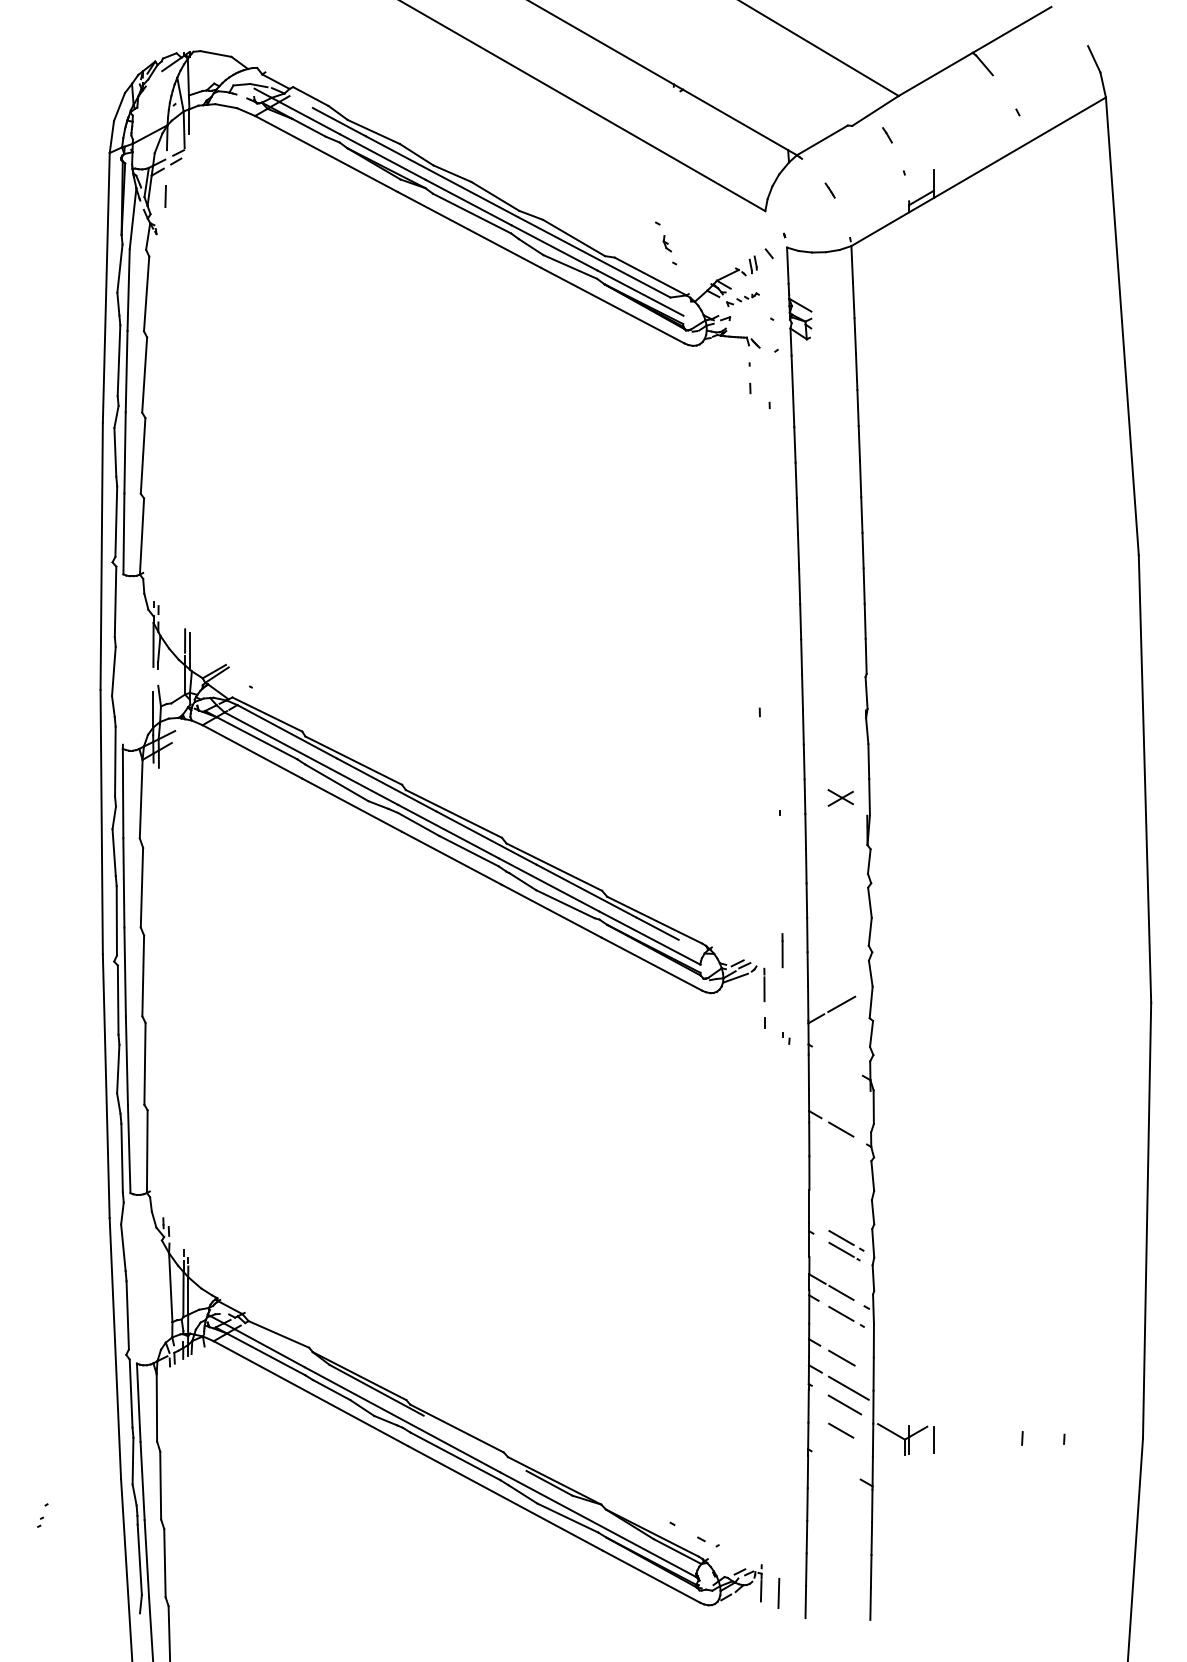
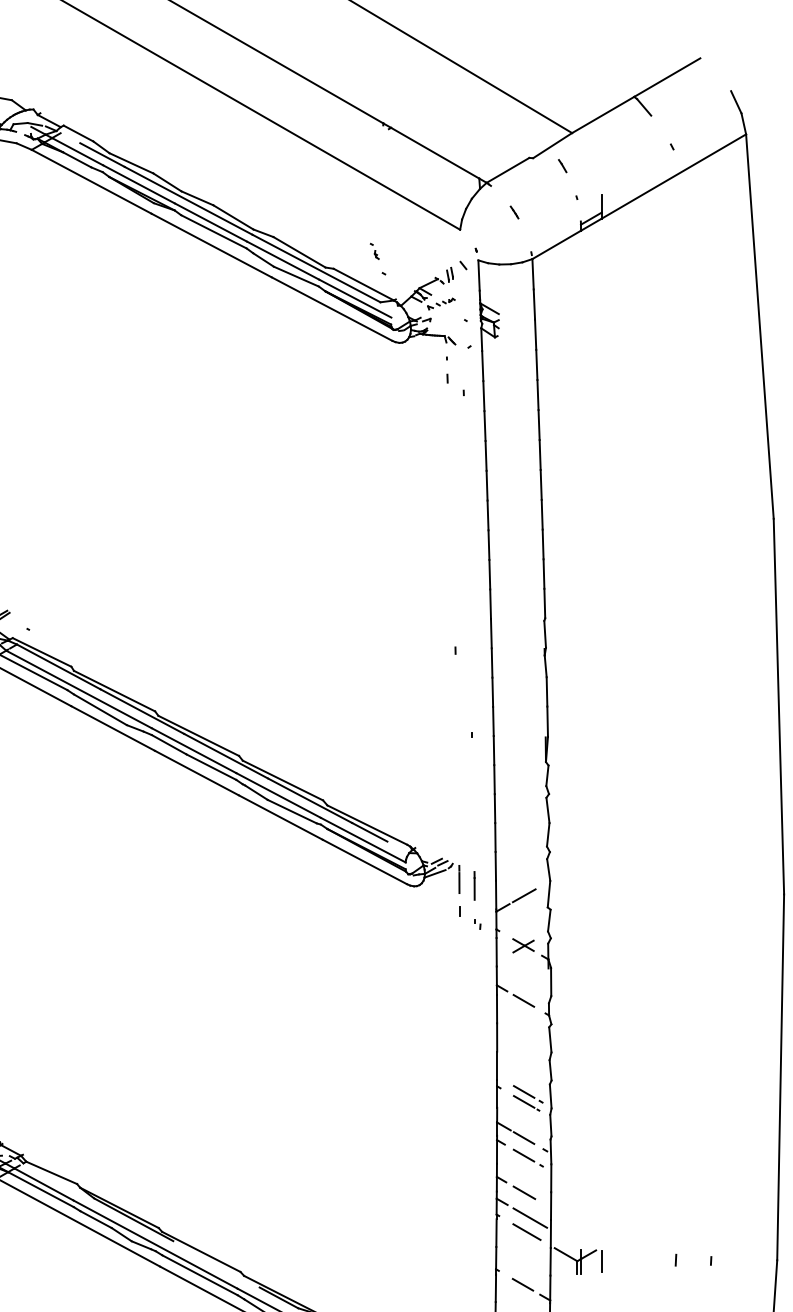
part: (663, 236) -> (374, 251), size x0.62
part: (840, 797) -> (523, 945), moved
line: (782, 950) -> (474, 885), moved
line: (841, 1430) -> (523, 1284), moved

